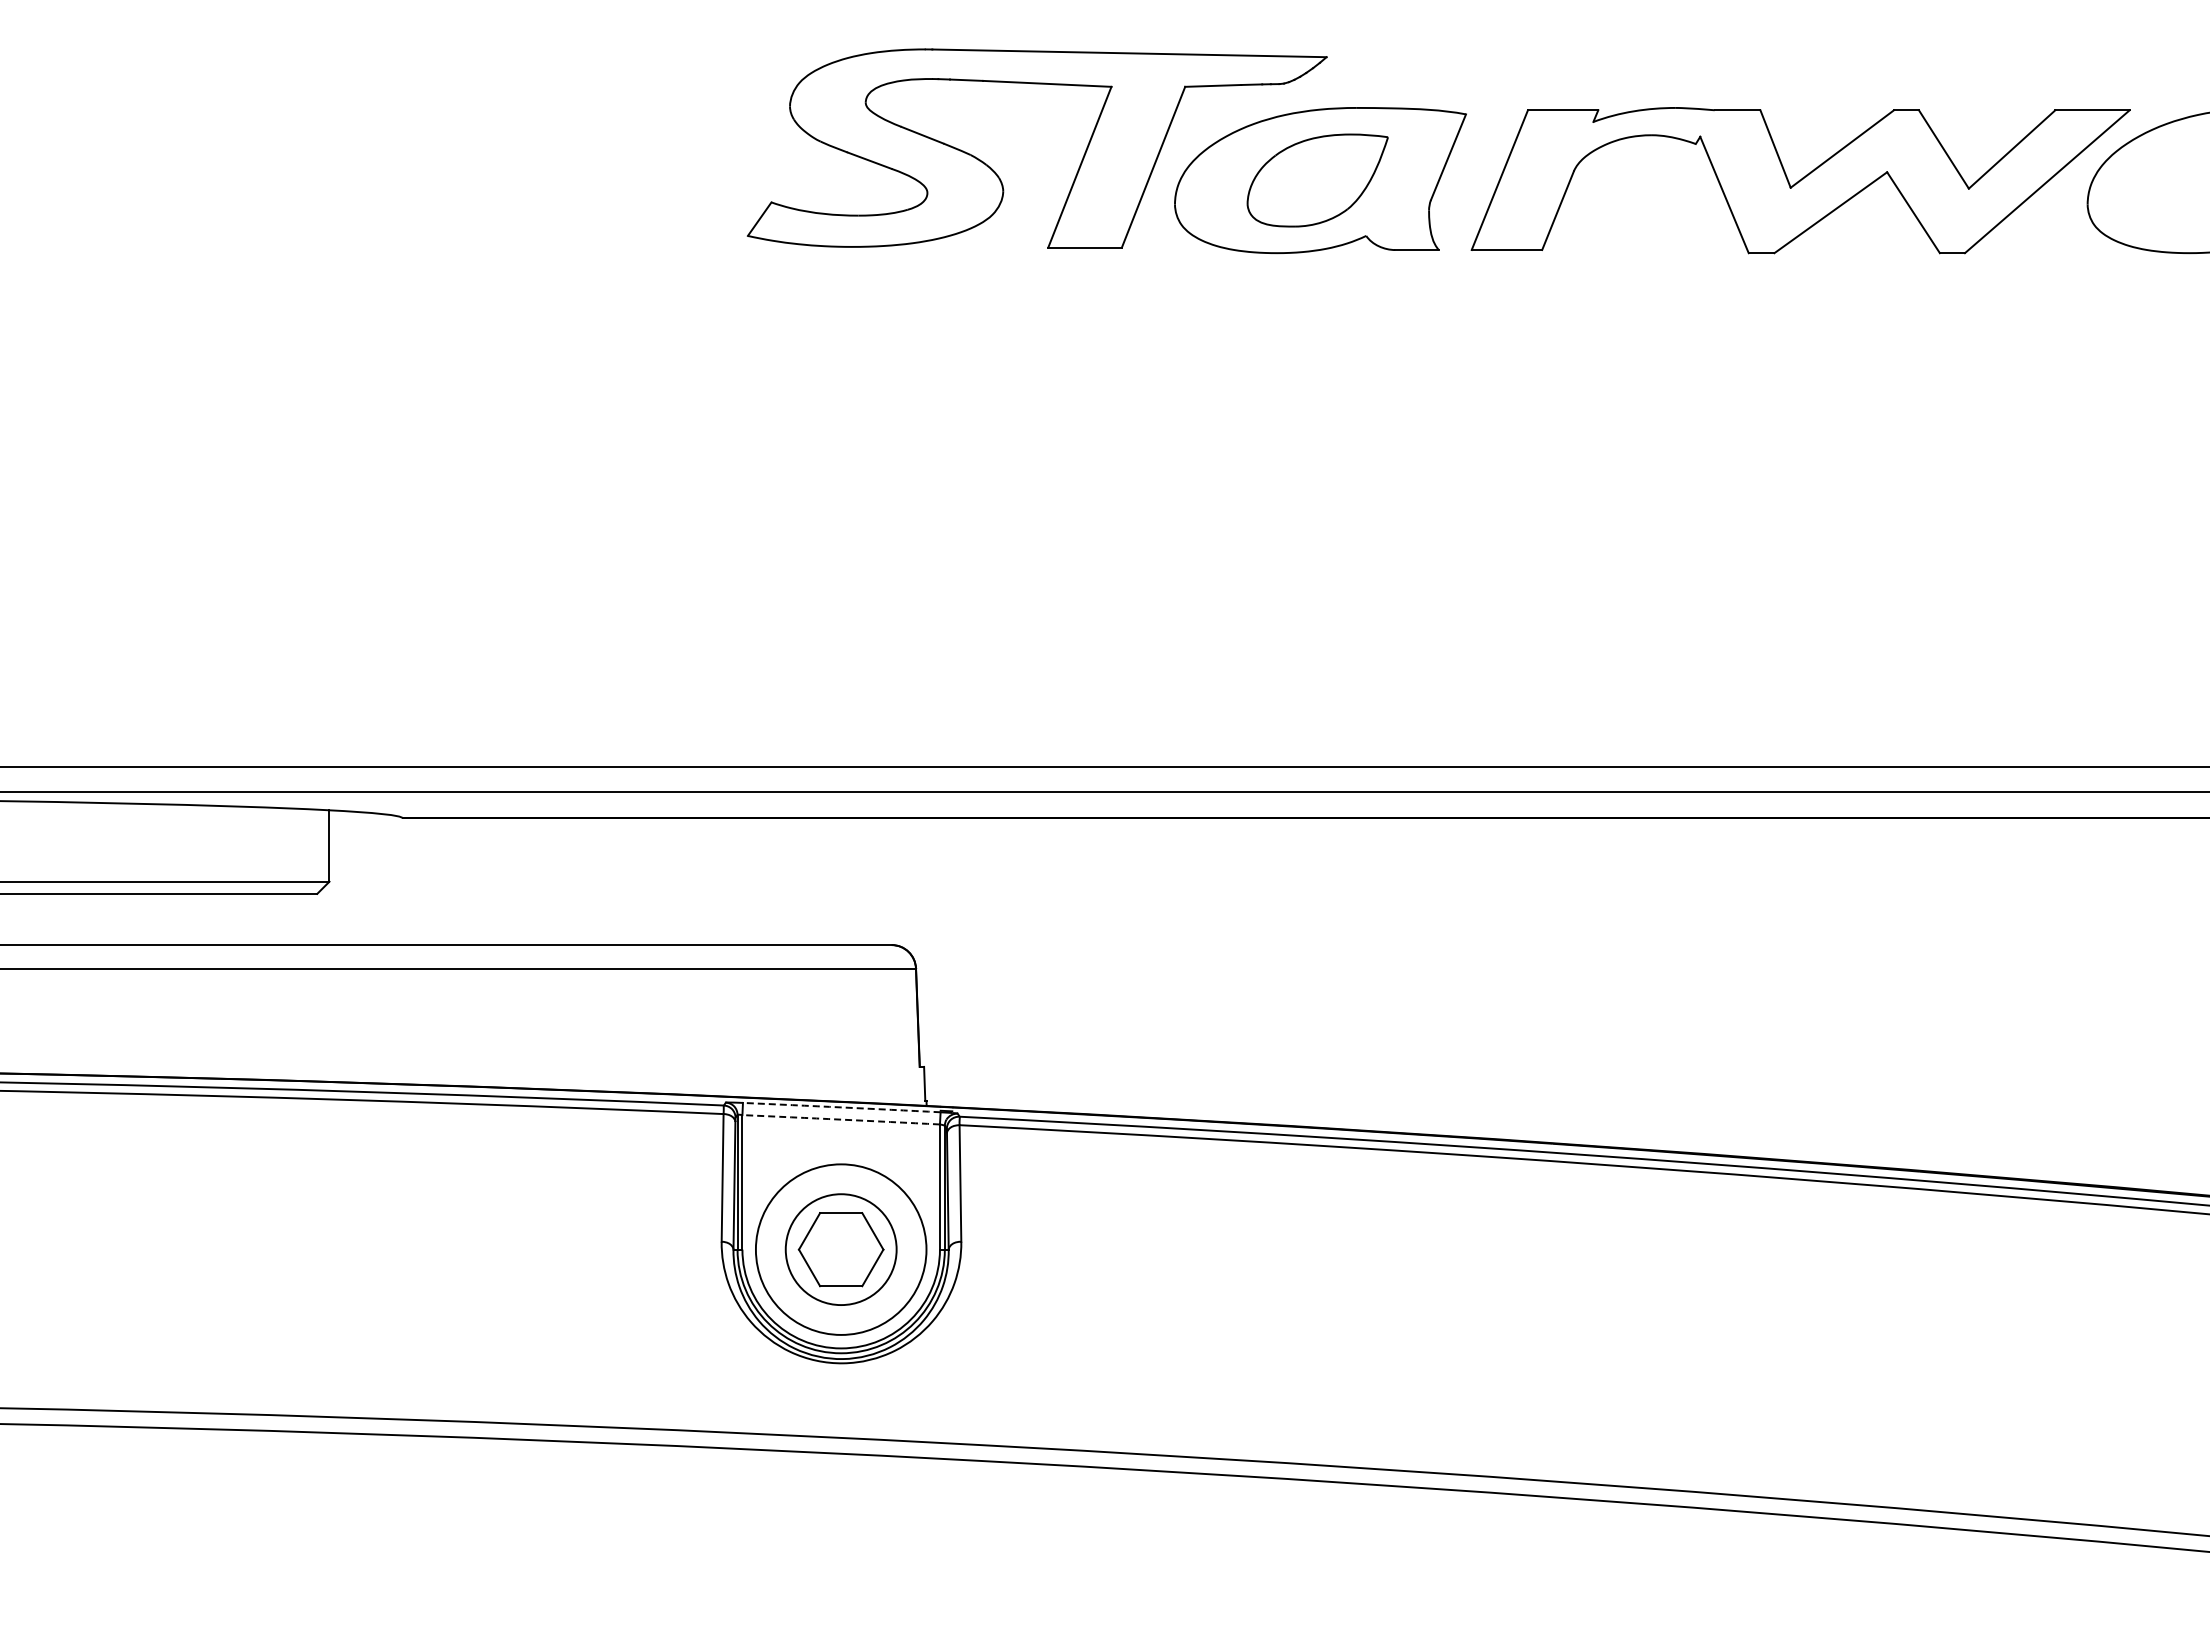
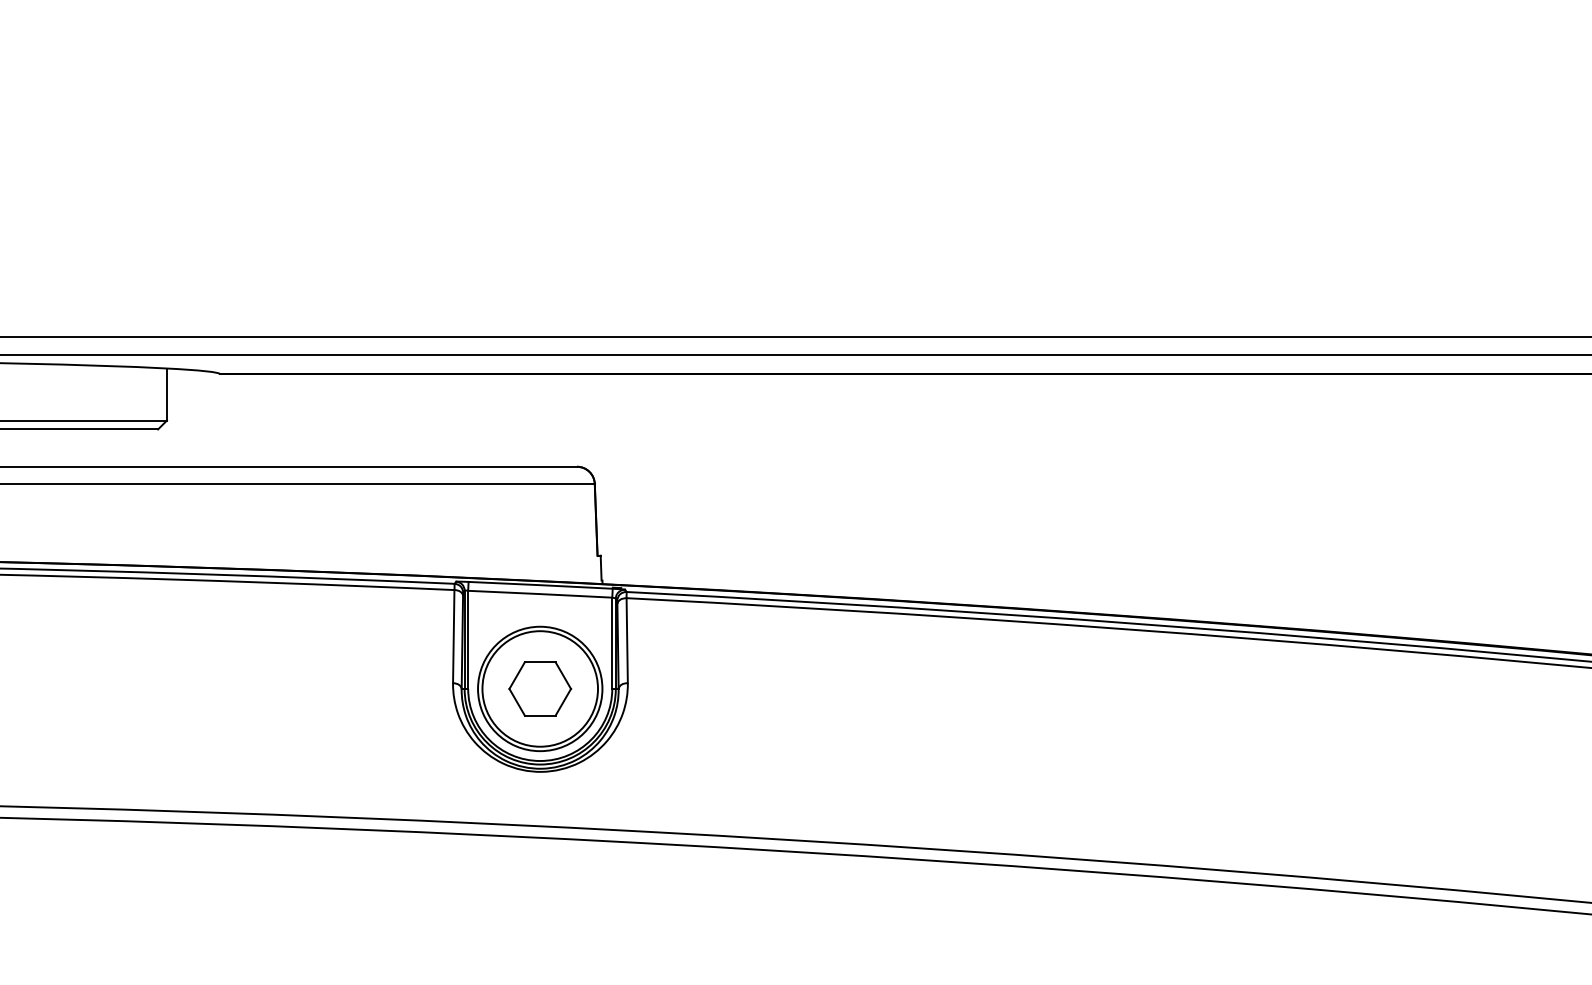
arc: (841, 1107) -> (540, 585), dashed -> solid
arc: (841, 1119) -> (540, 594), dashed -> solid
circle: (841, 1249) -> (540, 688), size x1.43

